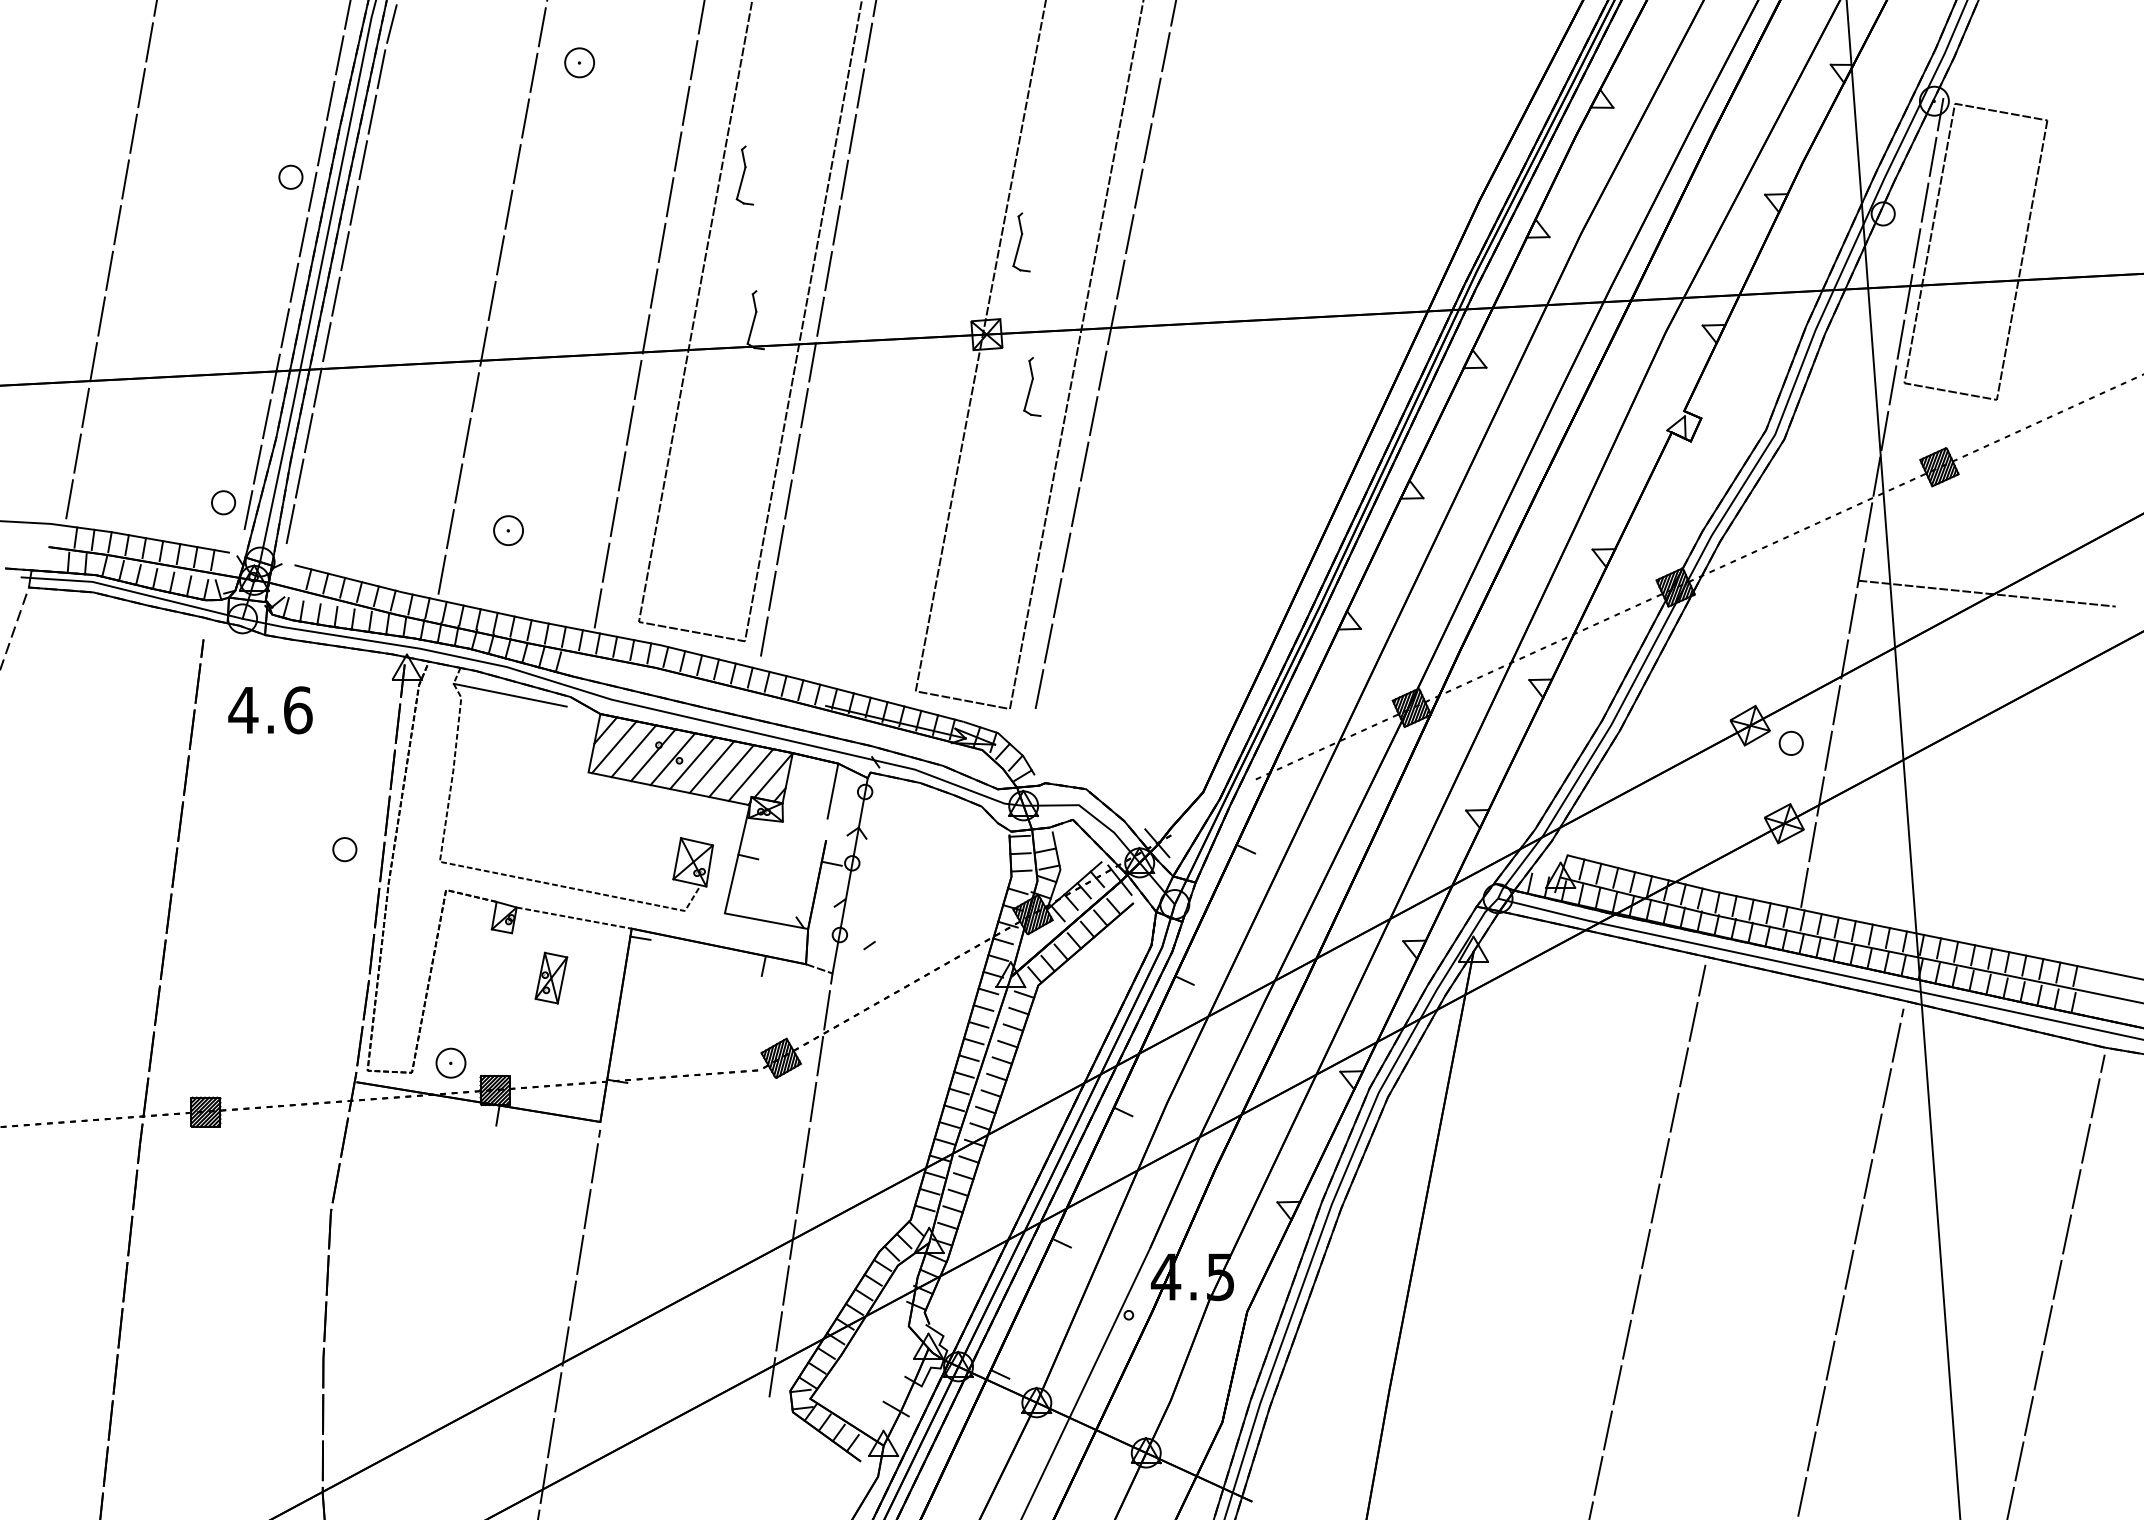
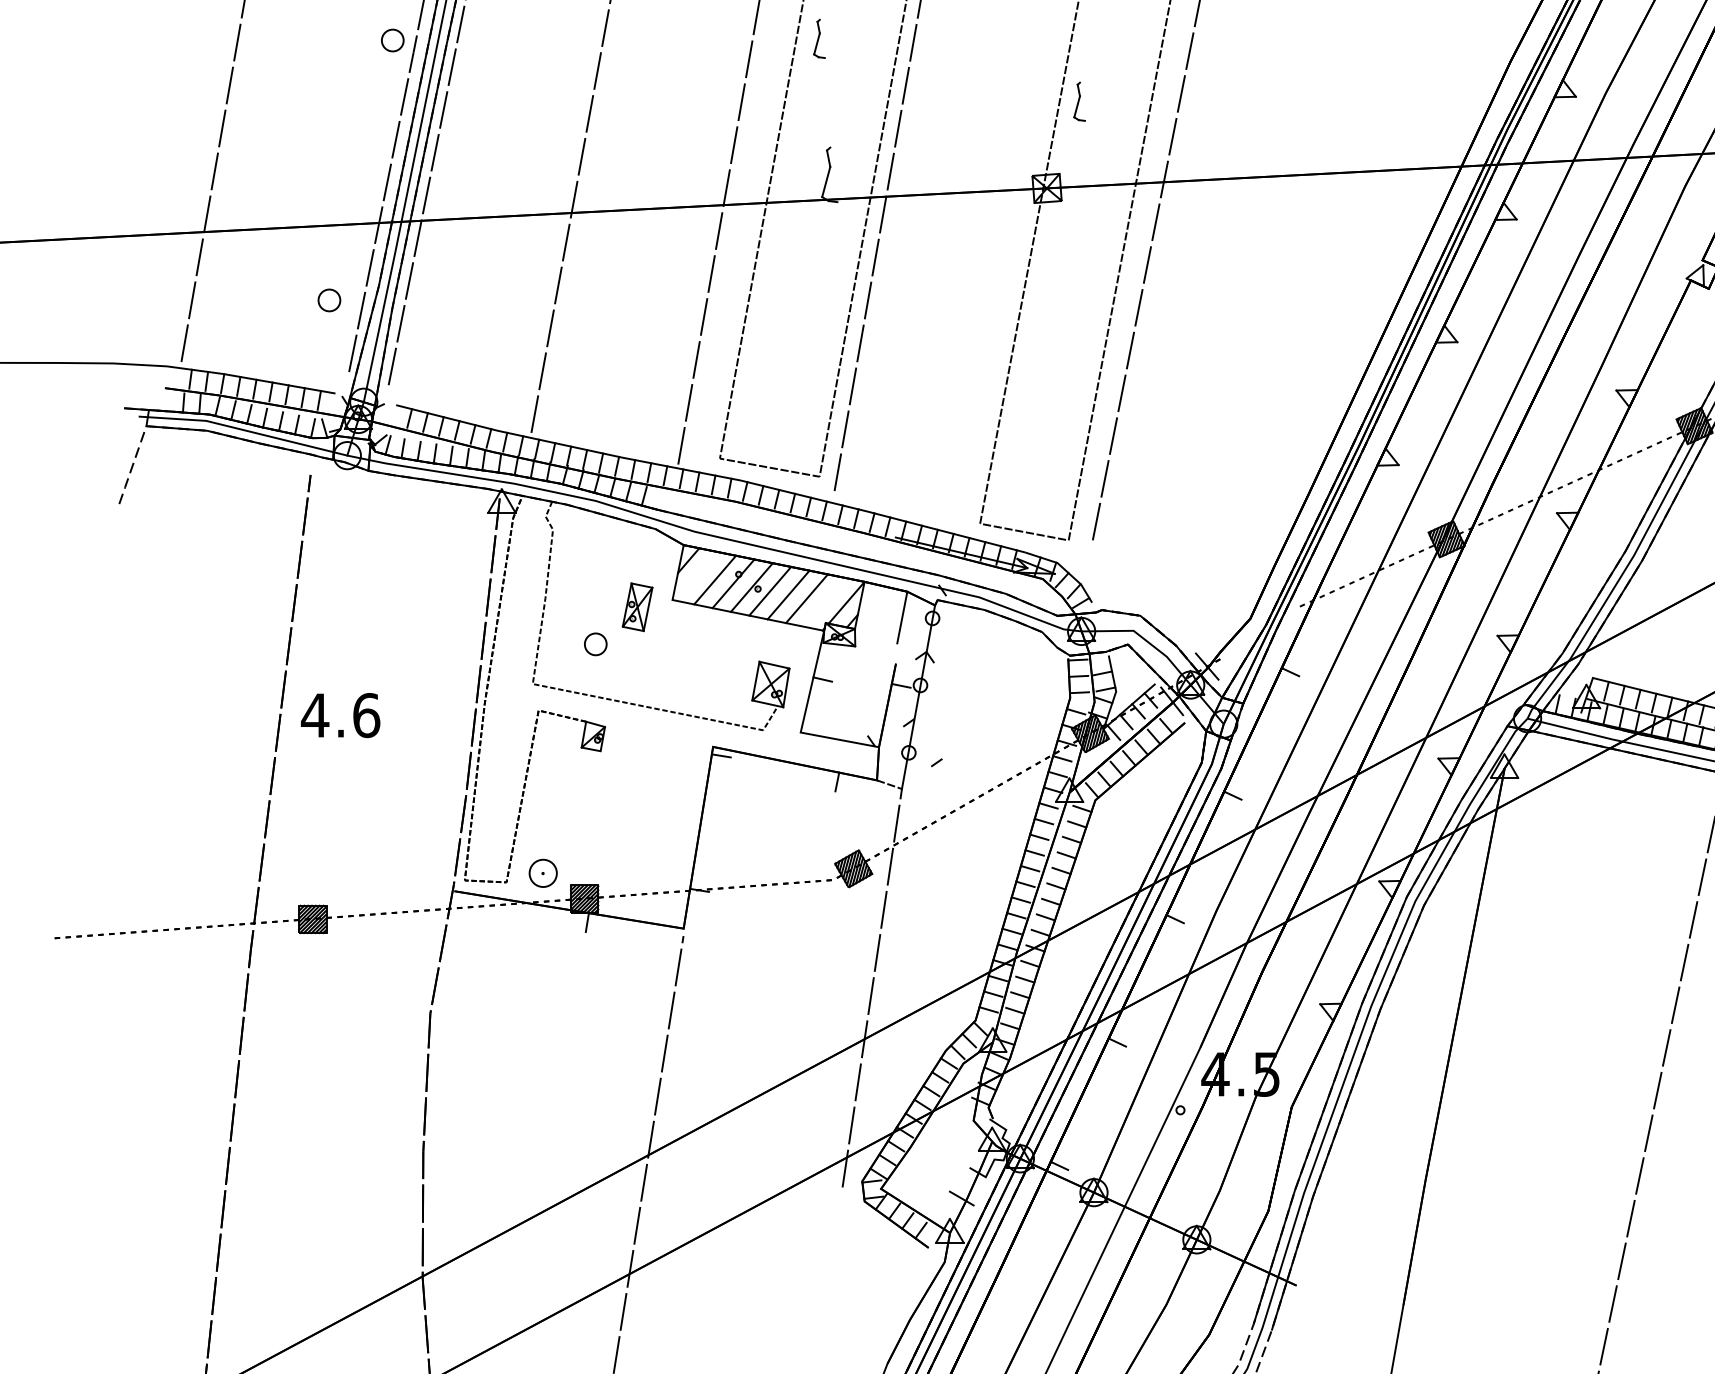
part: (744, 175) -> (819, 38), size x0.7
part: (1021, 242) -> (1079, 101), size x0.7
part: (1032, 386) -> (1089, 237), removed
part: (223, 502) -> (329, 300), moved
part: (508, 530) -> (597, 372), removed
line: (509, 694) -> (598, 526), removed
text: (270, 710) -> (340, 715), moved
line: (614, 747) -> (696, 576), removed
line: (750, 774) -> (824, 601), removed
part: (344, 849) -> (595, 644), moved
line: (573, 917) -> (658, 736), removed
part: (551, 977) -> (637, 606), moved

